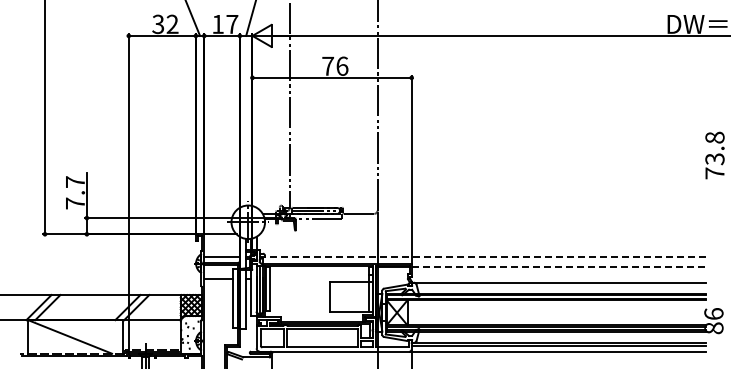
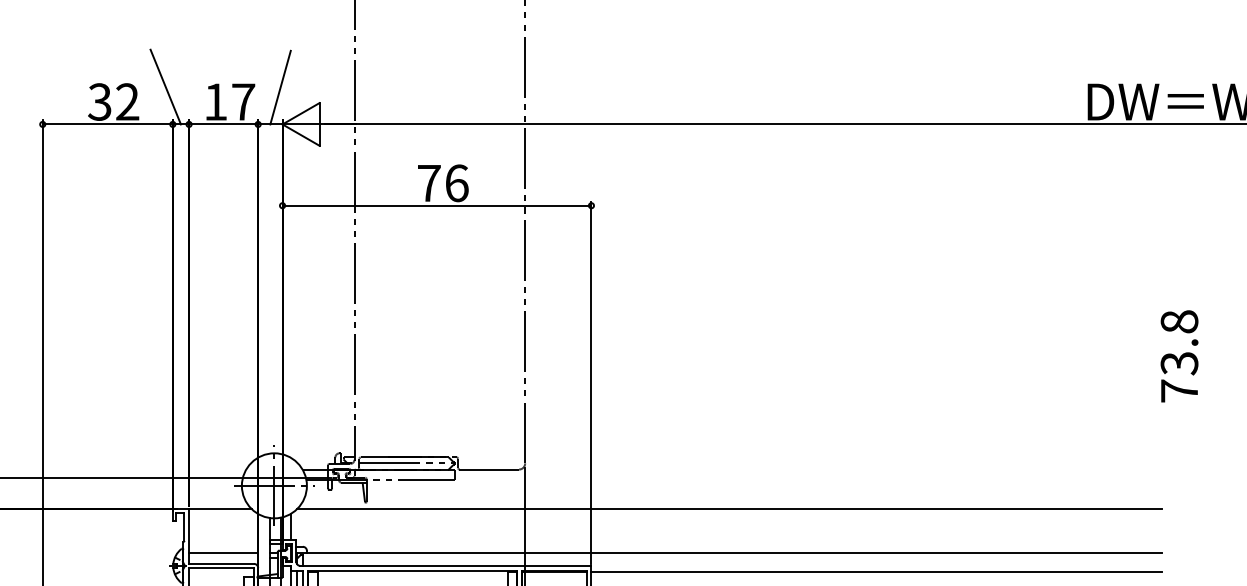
line: (483, 234) -> (730, 509), added
line: (485, 256) -> (734, 552), dashed -> solid
line: (559, 266) -> (878, 571), dashed -> solid

